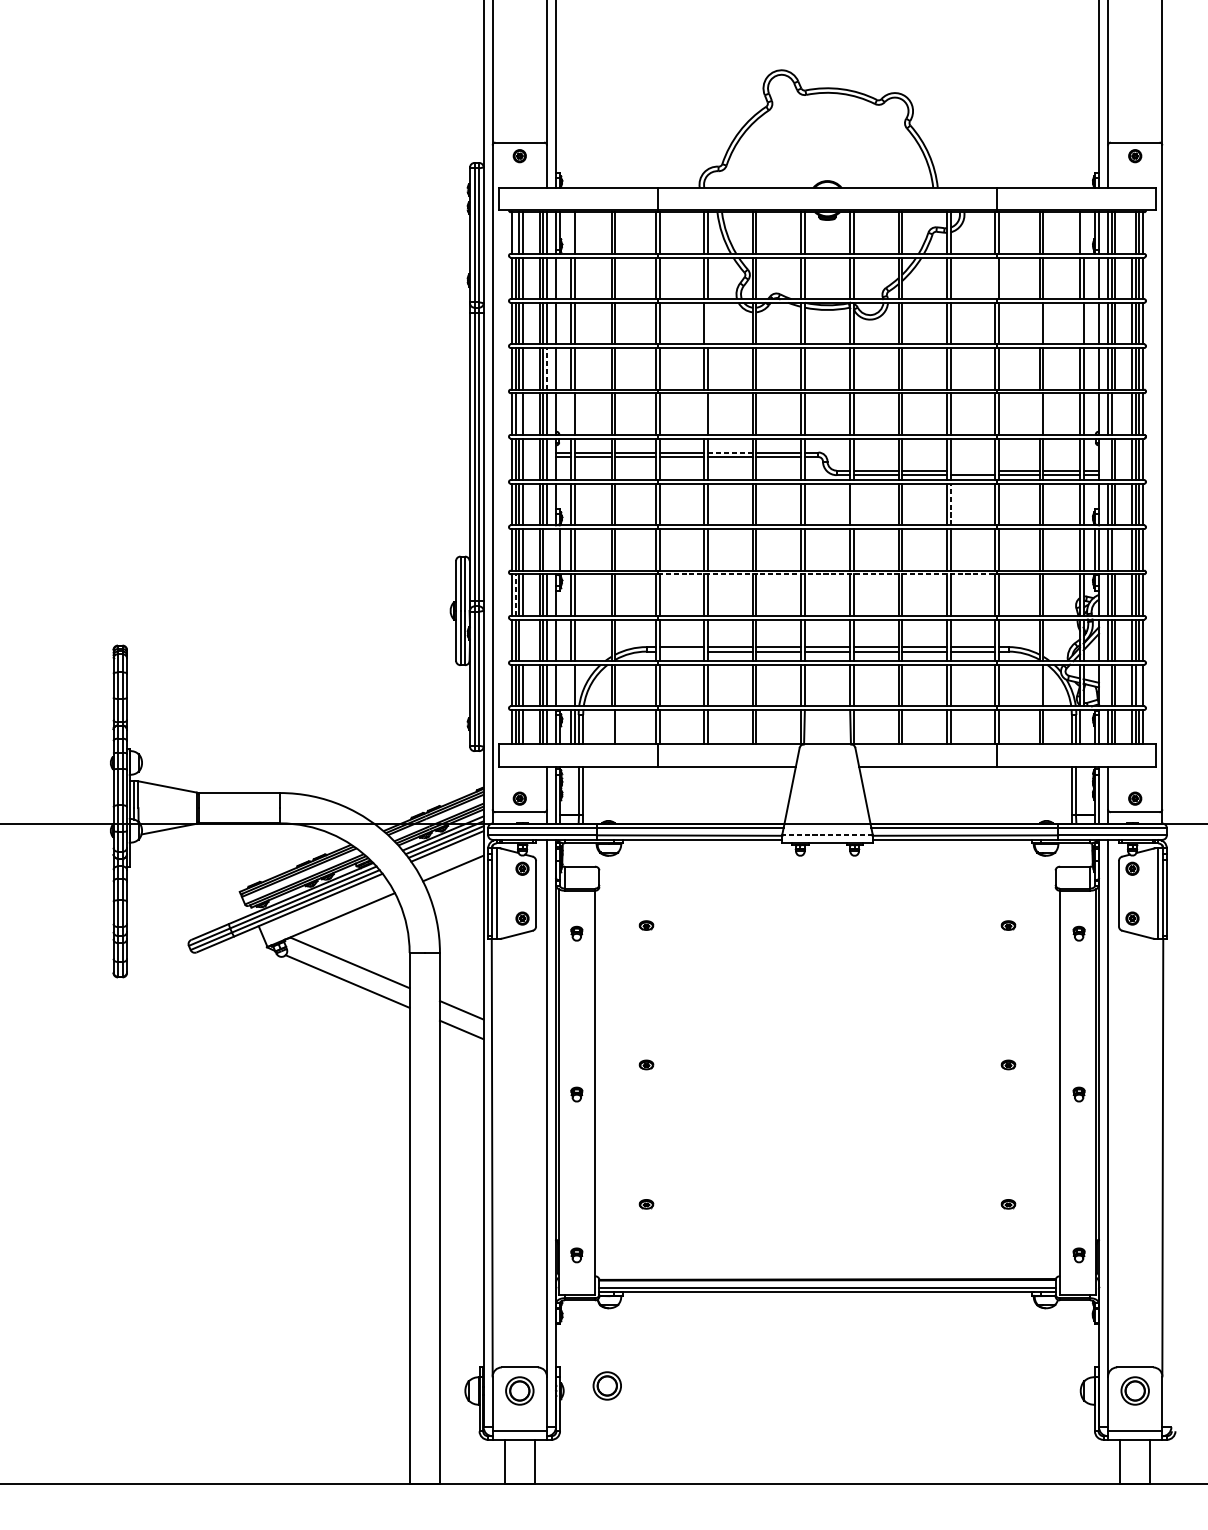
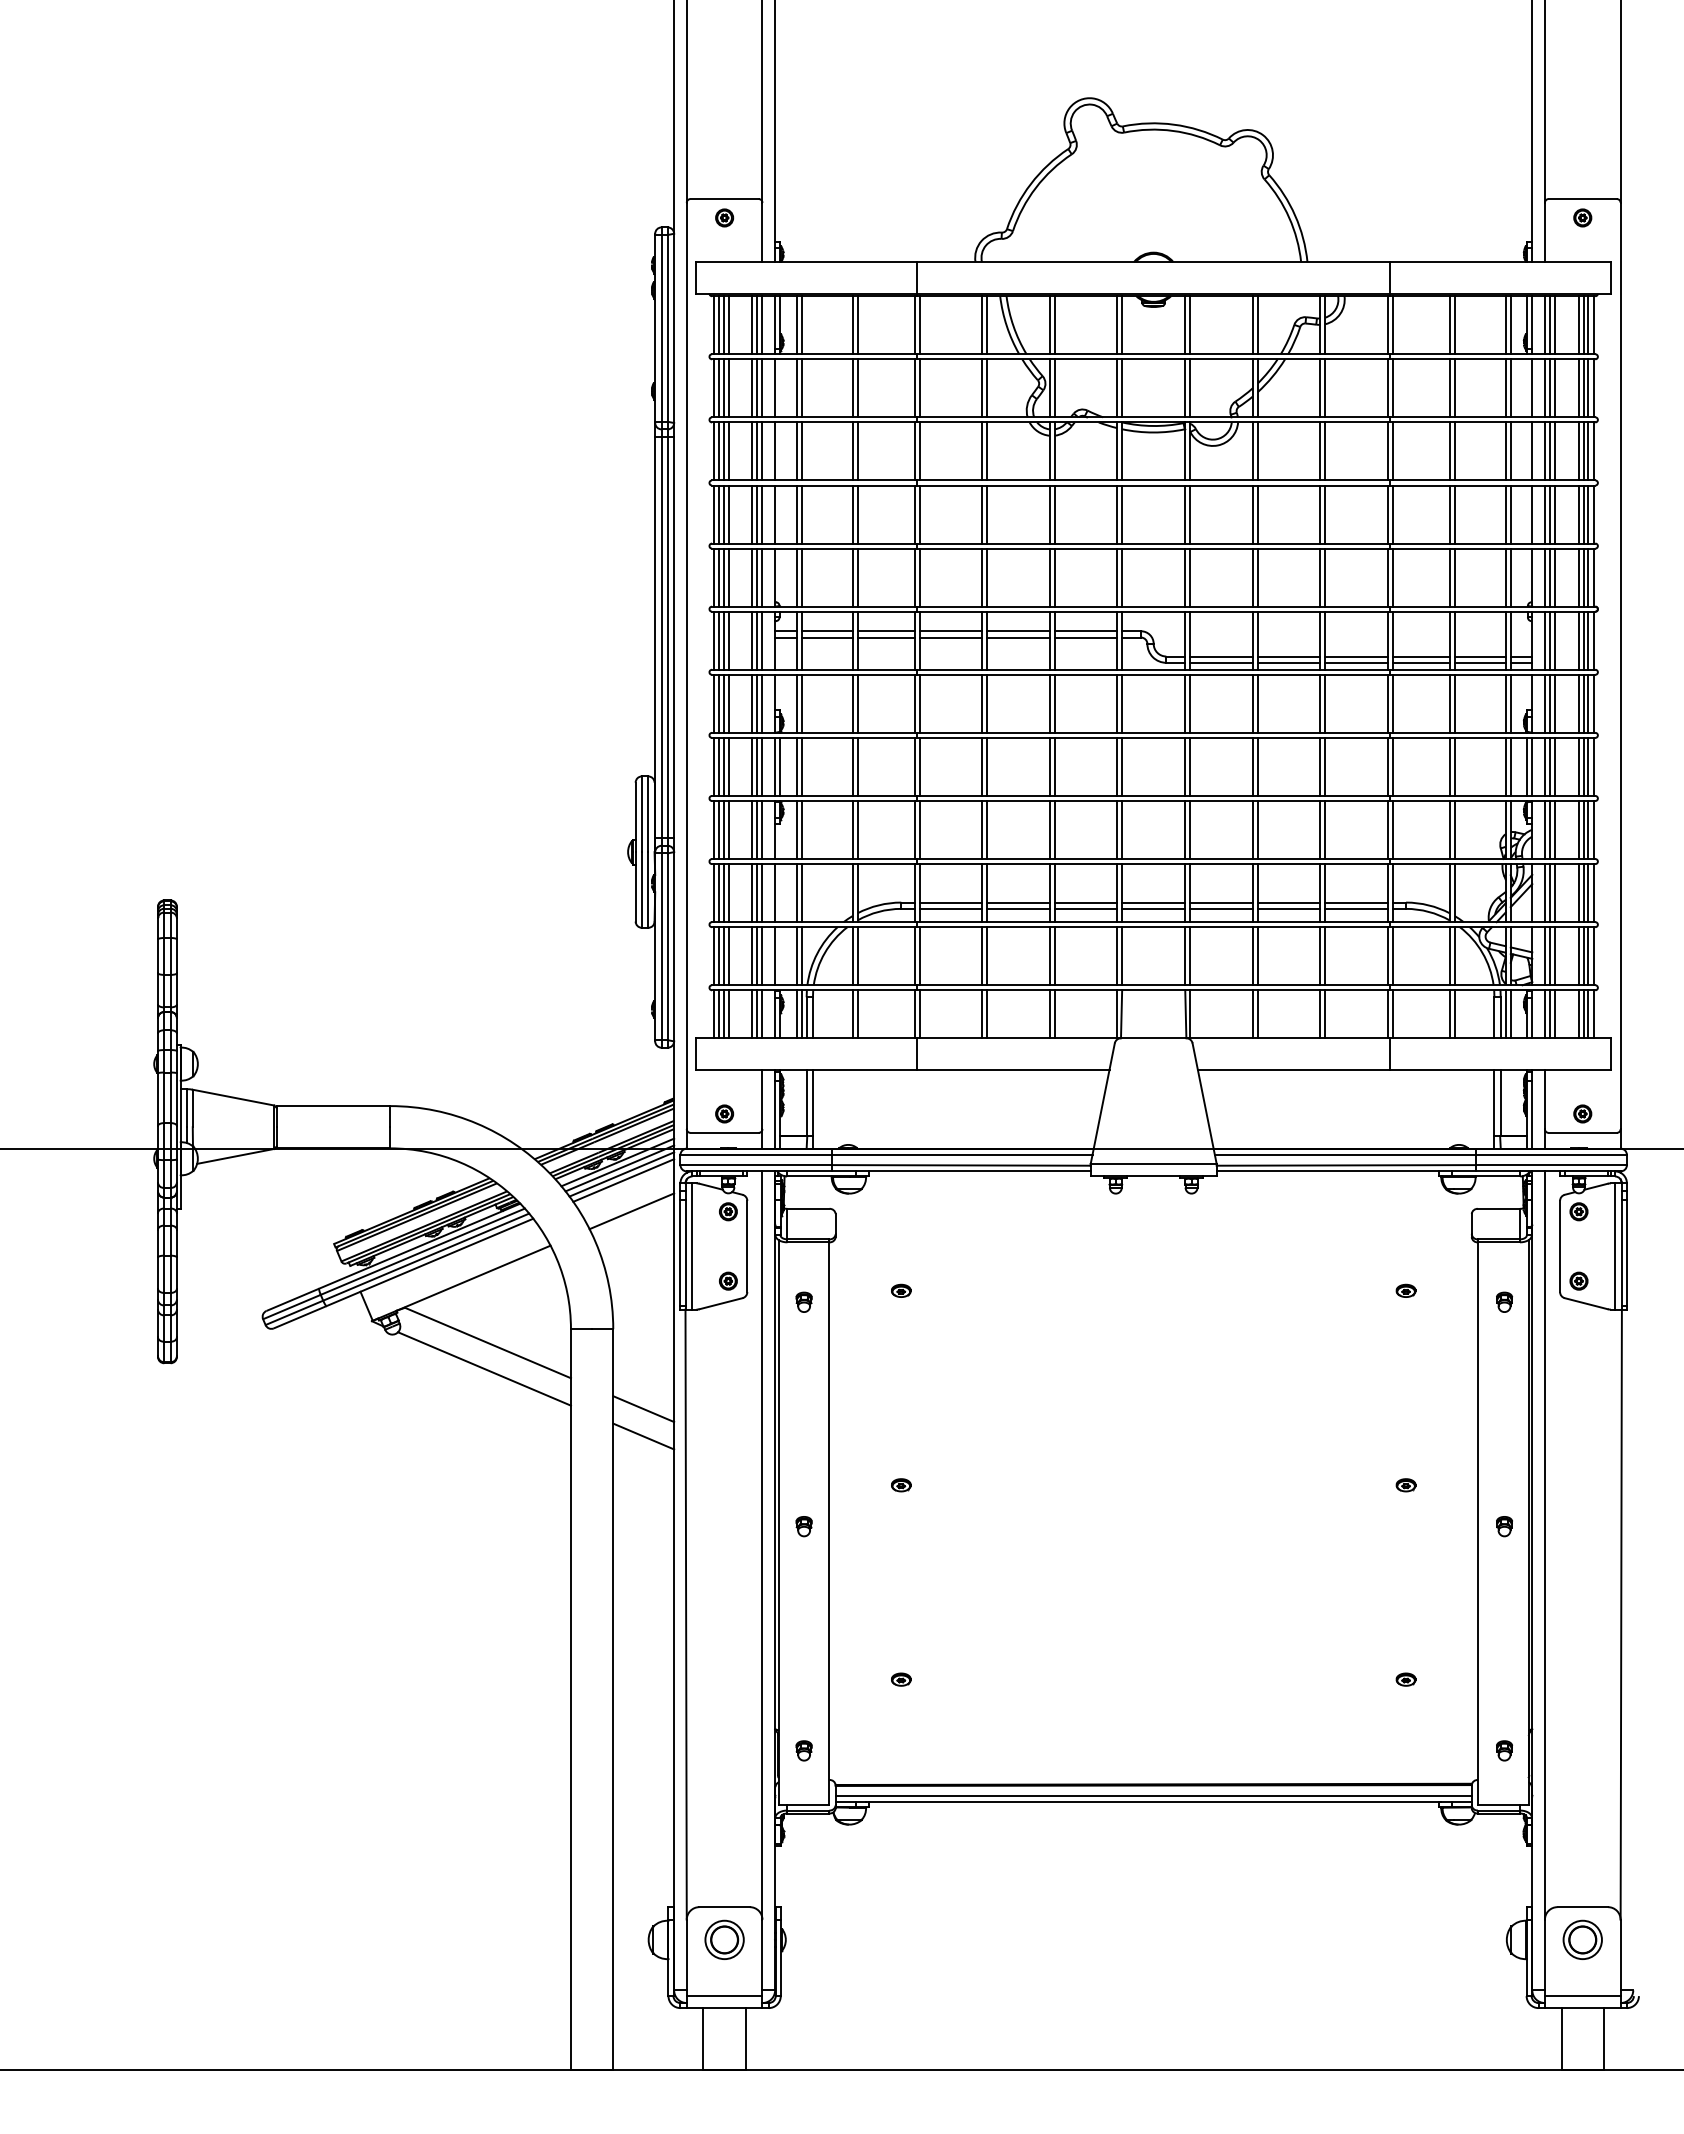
line: (515, 233) -> (718, 325), added
line: (571, 233) -> (796, 325), added
line: (1083, 233) -> (1510, 325), added
line: (1132, 233) -> (1578, 325), added
line: (995, 278) -> (1387, 388), added
line: (708, 323) -> (987, 451), added
line: (1039, 323) -> (1449, 451), added
line: (1079, 323) -> (1505, 451), added
line: (546, 368) -> (762, 514), dashed -> solid
line: (519, 413) -> (723, 577), added
line: (571, 413) -> (796, 577), added
line: (704, 413) -> (982, 577), added
line: (1039, 413) -> (1449, 577), added
line: (1115, 413) -> (1555, 577), added
line: (730, 452) -> (1018, 631), dashed -> solid
line: (1107, 459) -> (1544, 640), added
line: (972, 470) -> (1356, 656), added
line: (853, 504) -> (1190, 703), added
line: (950, 504) -> (1325, 703), dashed -> solid
line: (546, 549) -> (762, 766), added
line: (556, 549) -> (775, 766), added
line: (1115, 549) -> (1555, 766), added
line: (827, 574) -> (1153, 801), dashed -> solid
line: (515, 594) -> (718, 829), dashed -> solid
line: (522, 640) -> (728, 893), added
line: (681, 651) -> (950, 908), added
line: (571, 685) -> (796, 956), added
line: (1039, 685) -> (1449, 956), added
line: (1107, 685) -> (1544, 956), added
line: (1139, 685) -> (1588, 956), added
line: (611, 727) -> (852, 1014), added
line: (1083, 727) -> (1510, 1014), added
line: (827, 834) -> (1153, 1164), dashed -> solid
part: (607, 1385) -> (846, 1932), removed

